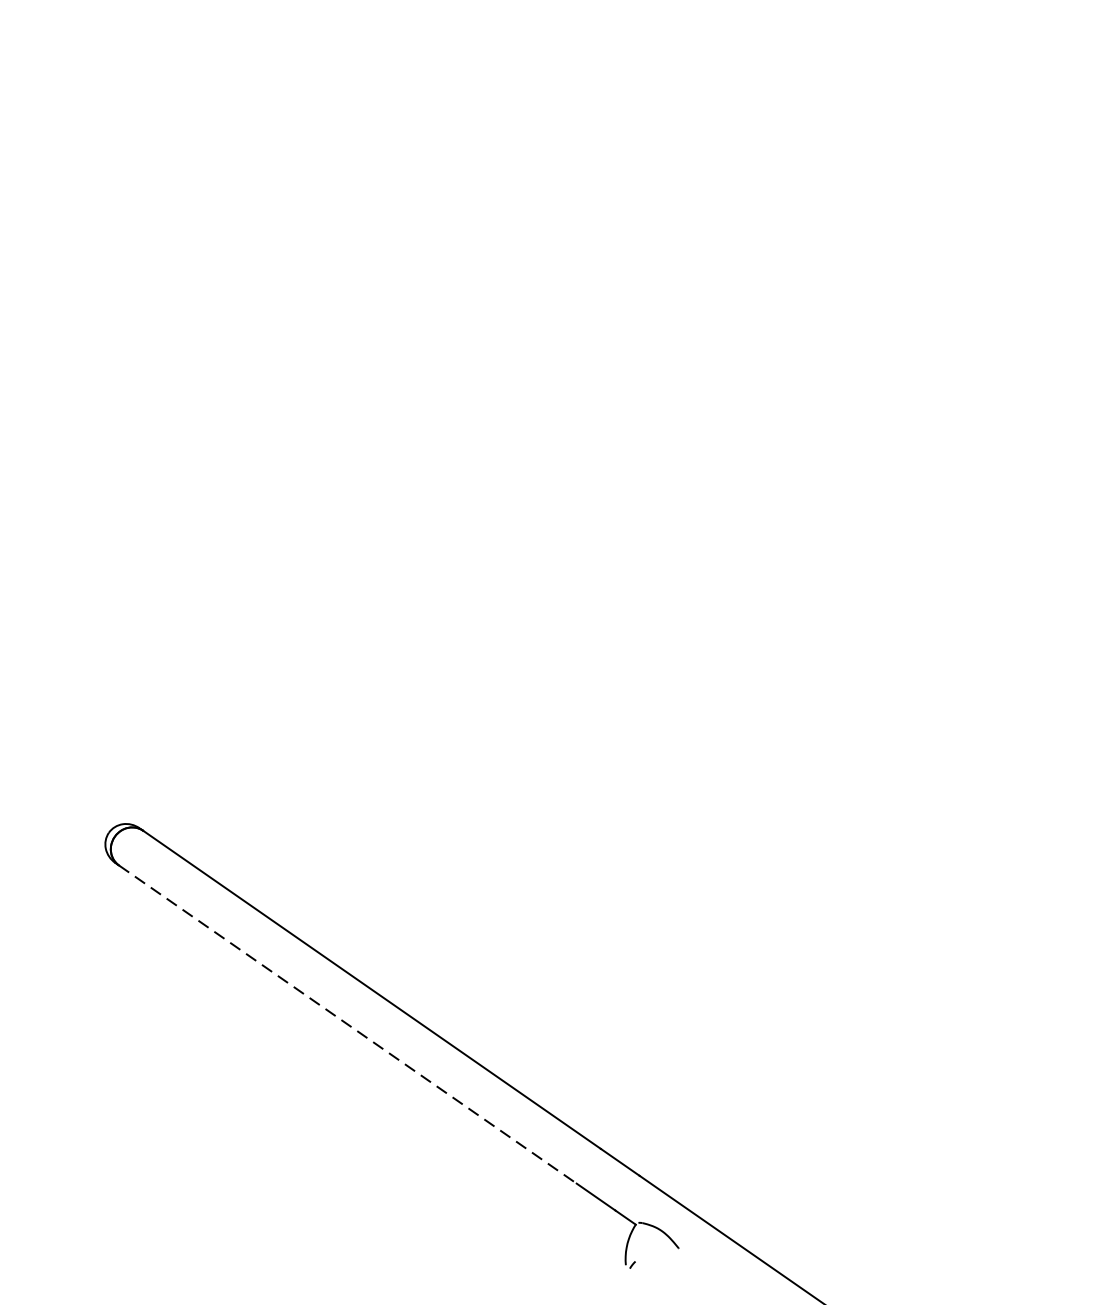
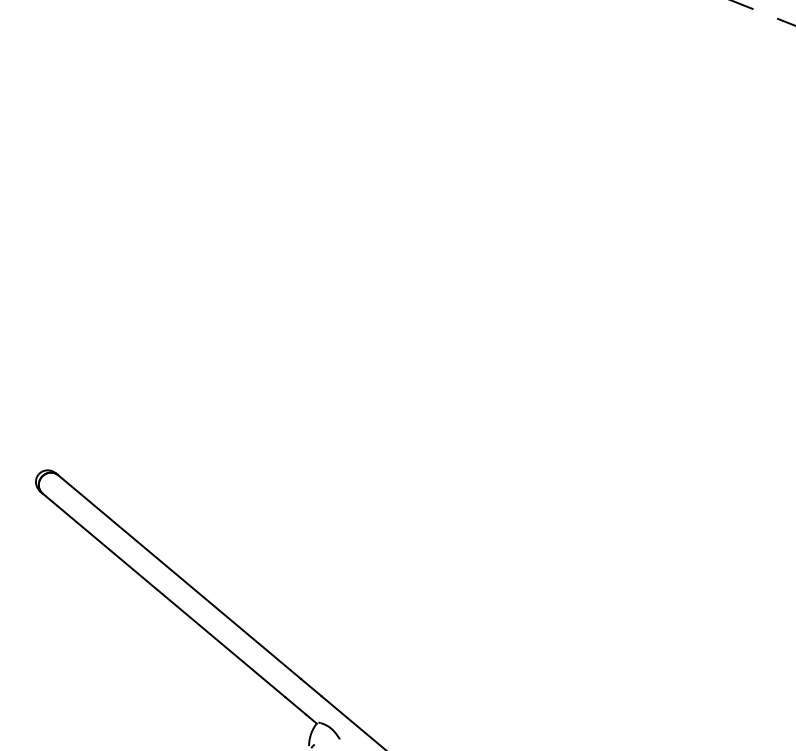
line: (348, 1024) -> (164, 595), dashed -> solid

